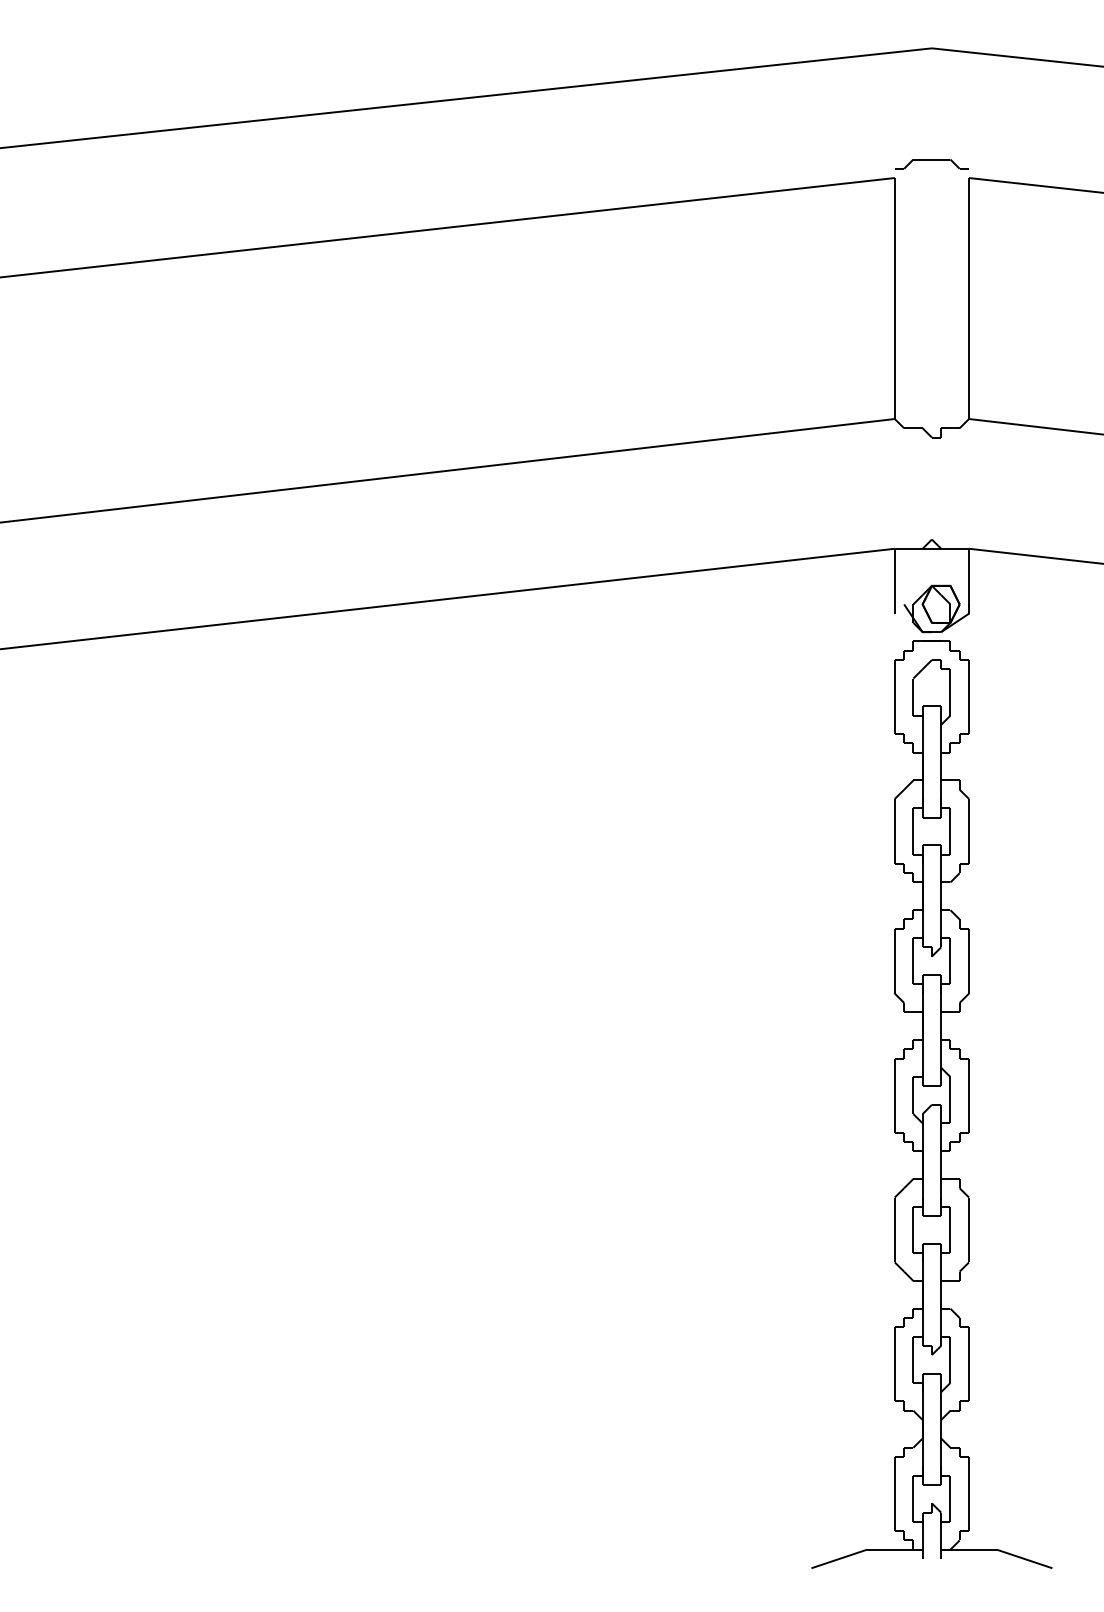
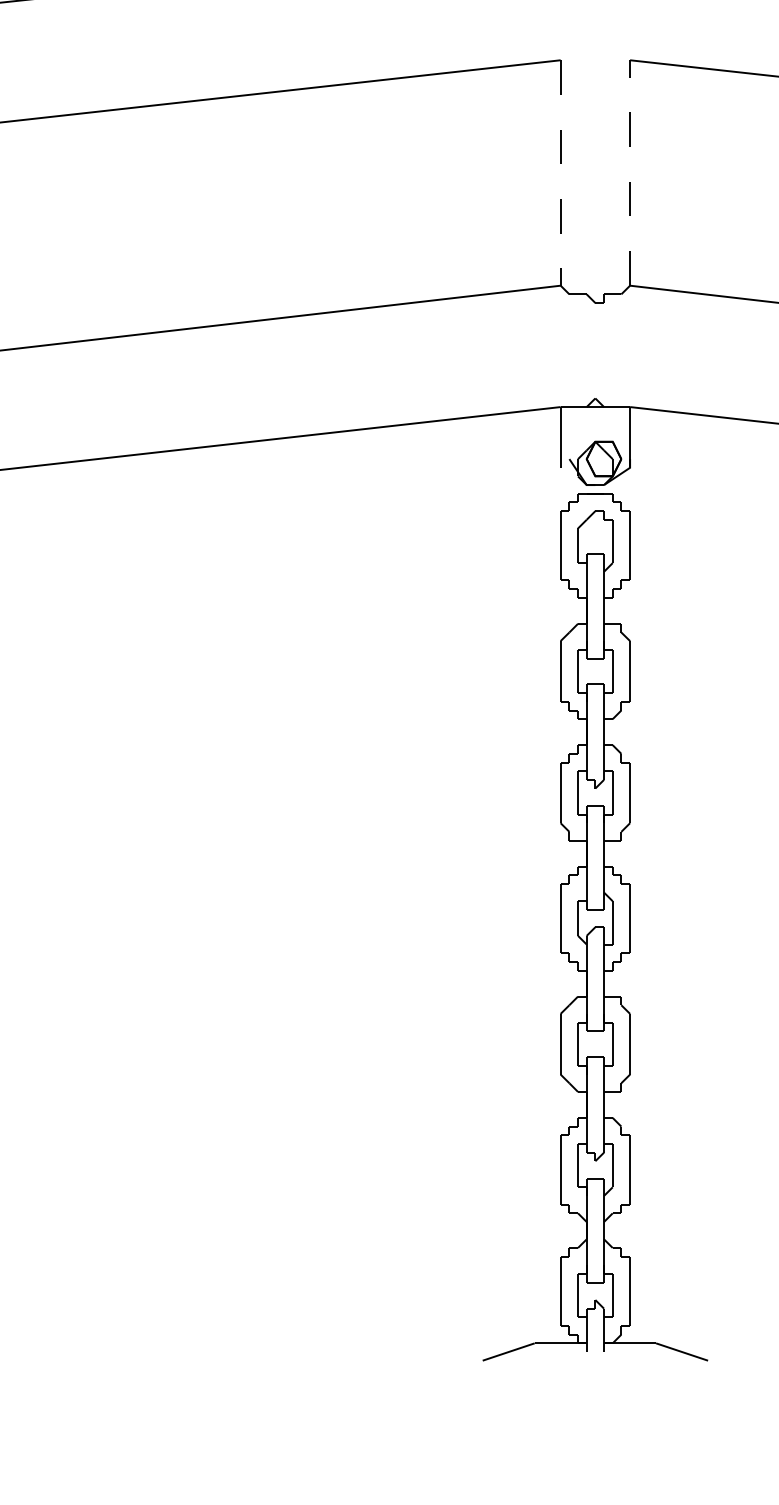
part: (931, 164) -> (594, 47), removed
line: (969, 298) -> (630, 172), solid -> dashed
line: (894, 299) -> (560, 173), solid -> dashed

